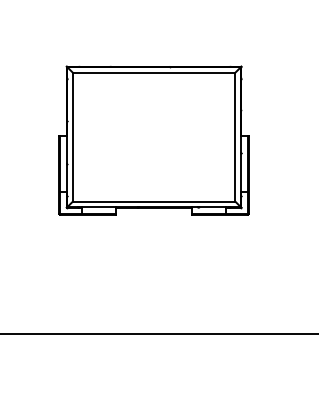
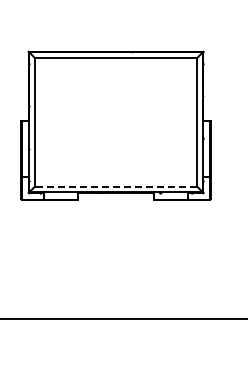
line: (153, 201) -> (115, 186), solid -> dashed

